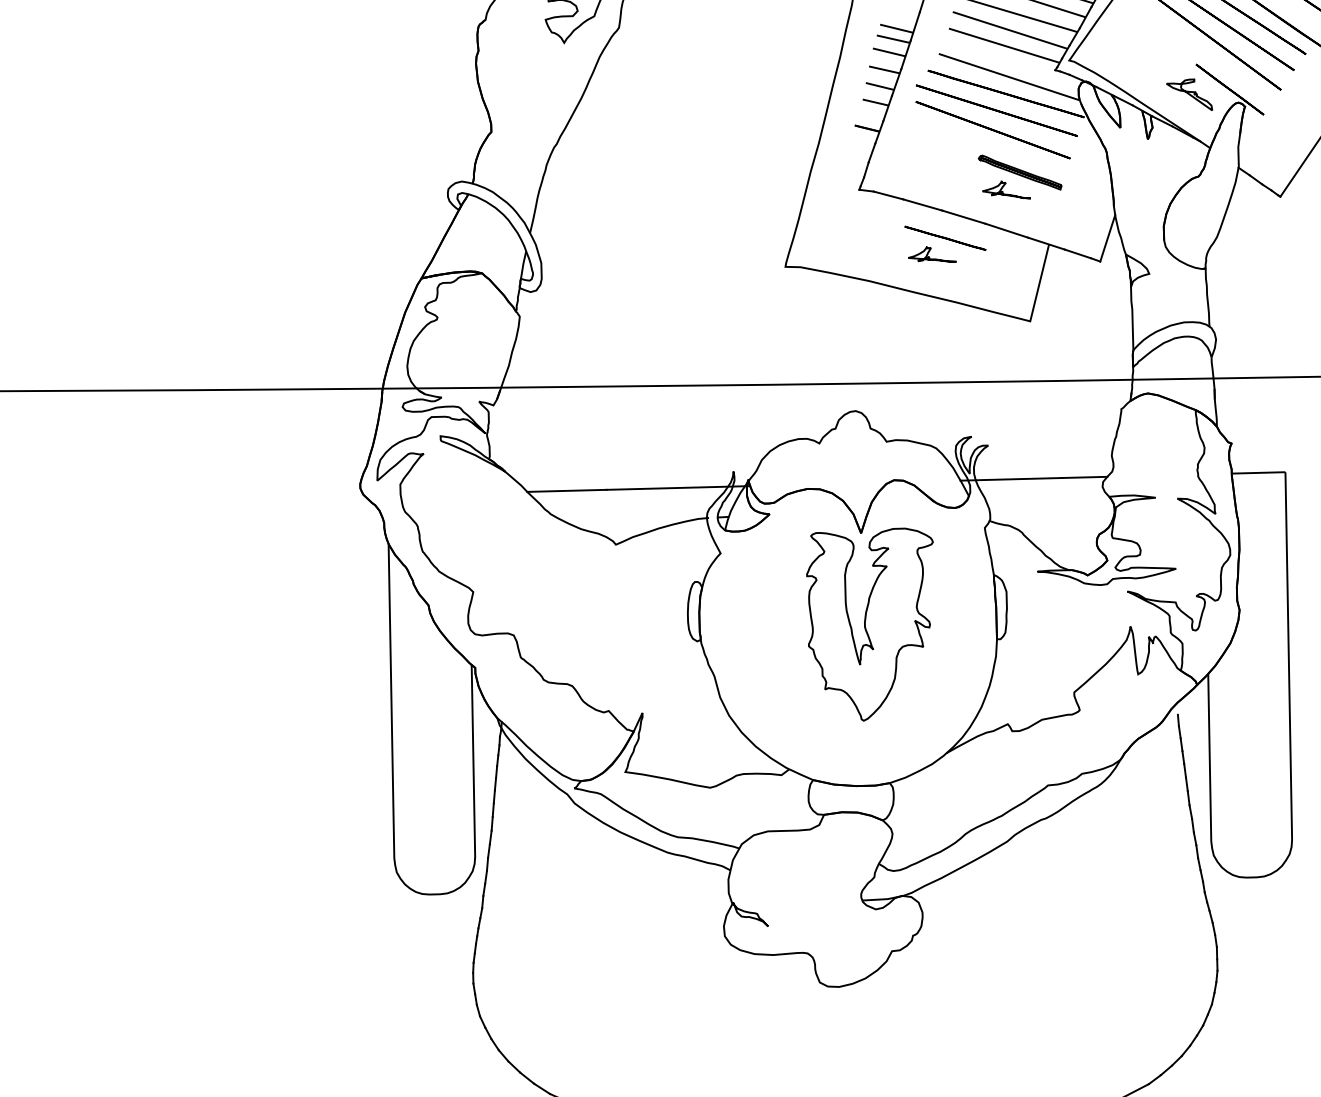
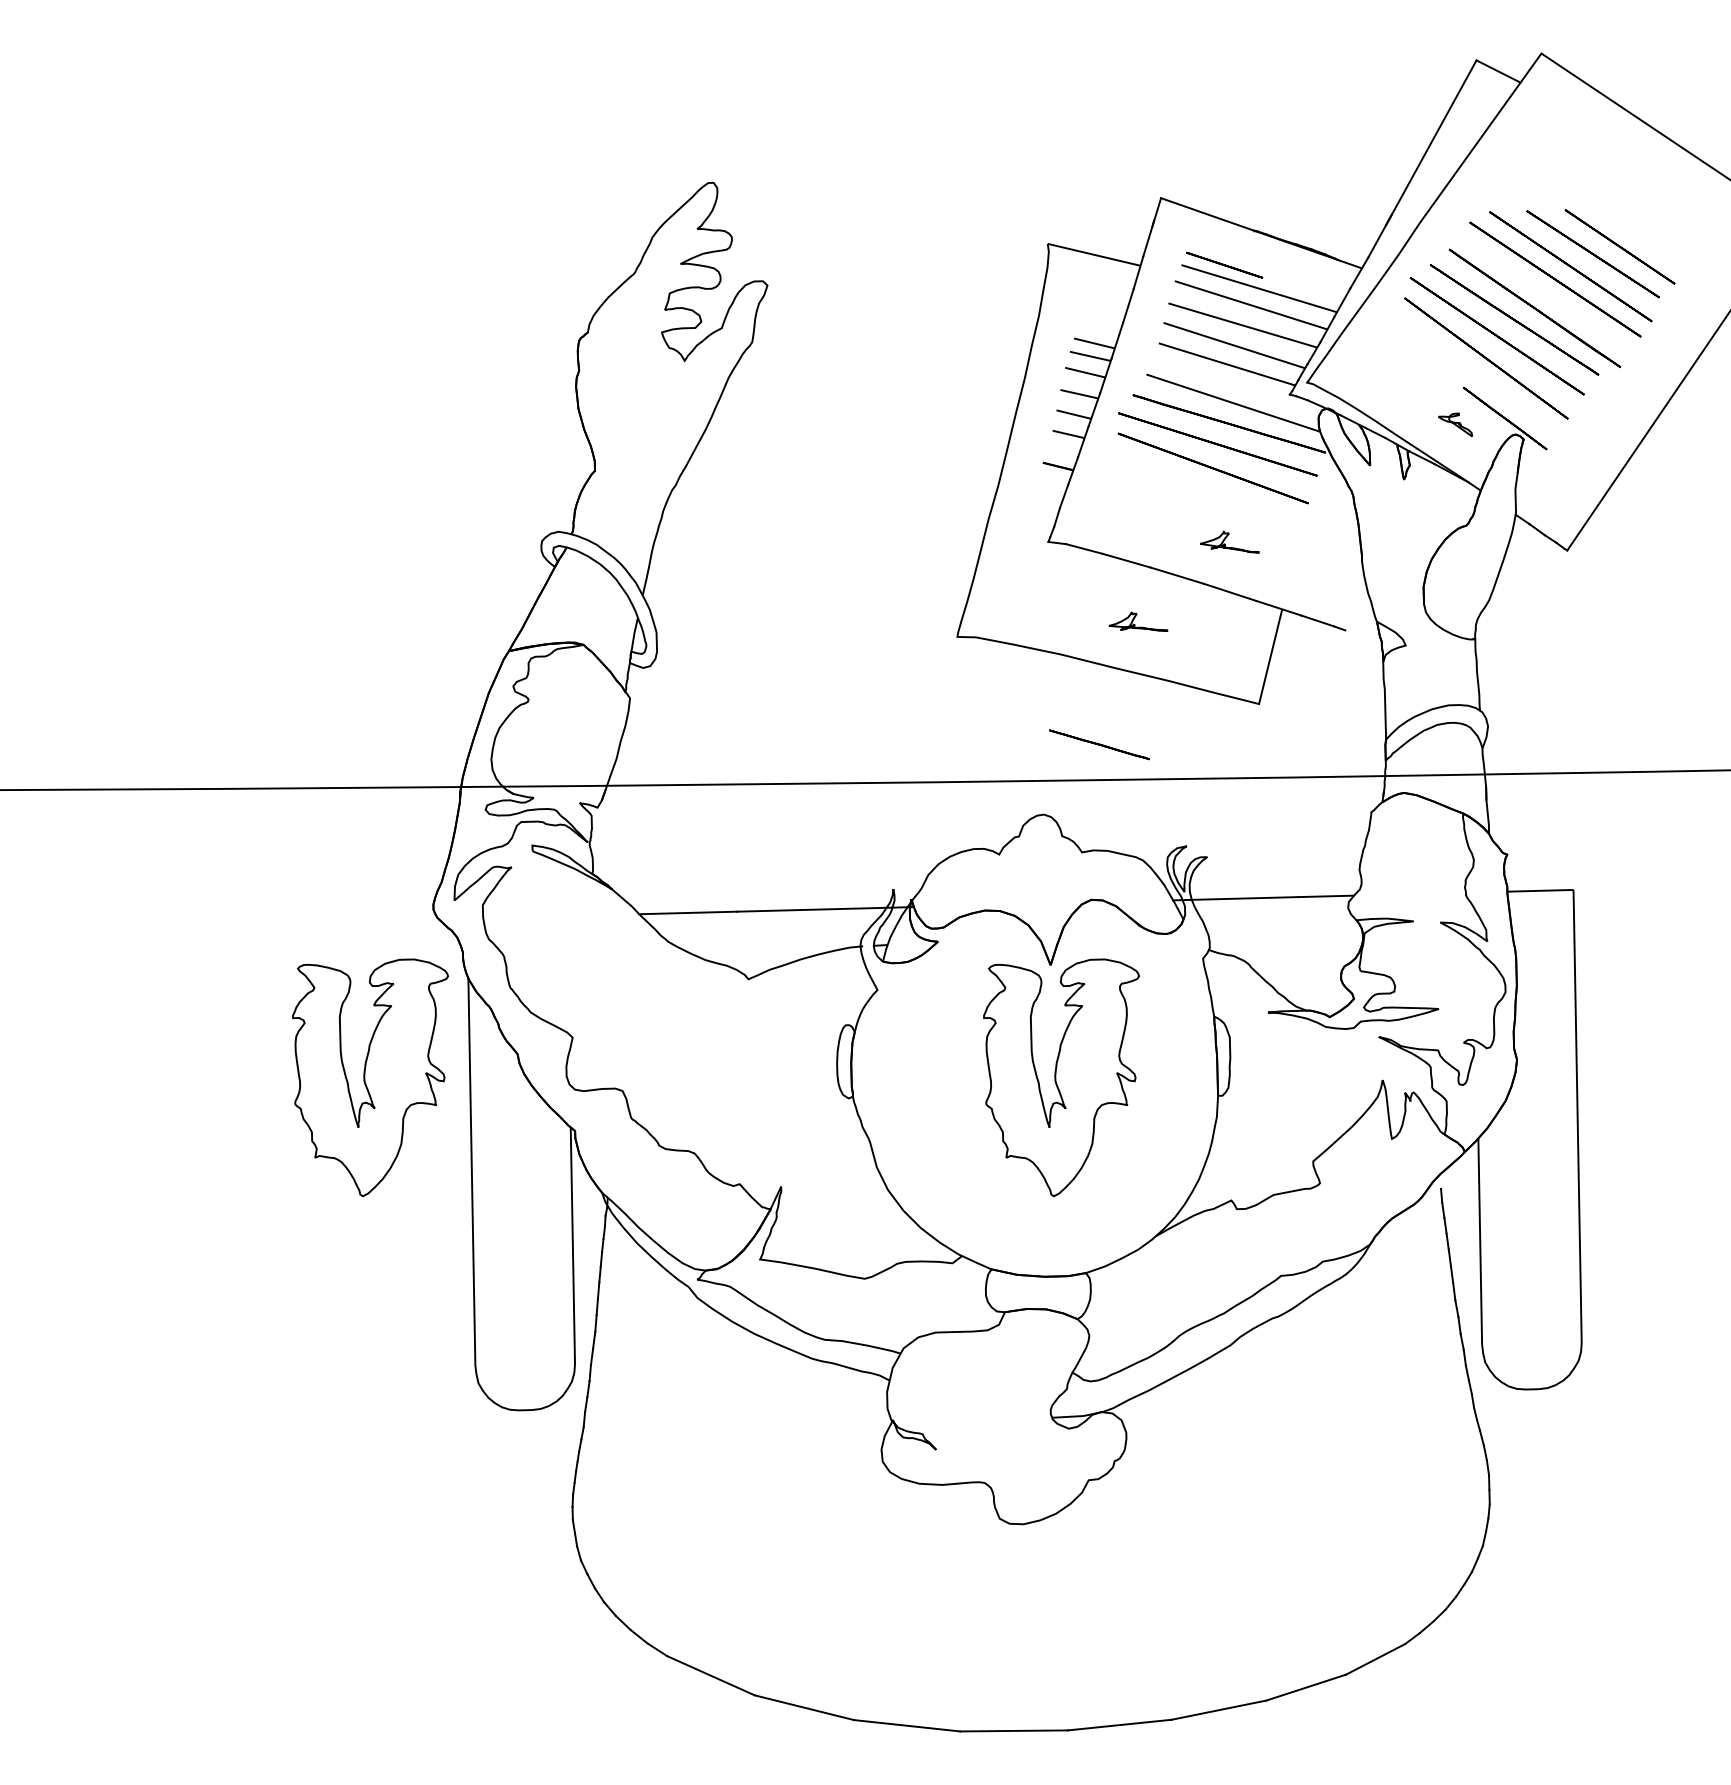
part: (1189, 94) -> (1455, 424), size x0.6
part: (1020, 172) -> (1246, 520), removed
line: (945, 238) -> (1099, 744), moved
line: (1107, 238) -> (1354, 601), removed
part: (309, 624) -> (370, 1077), added

